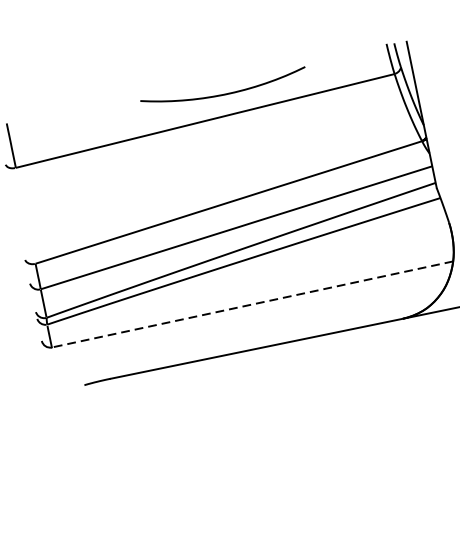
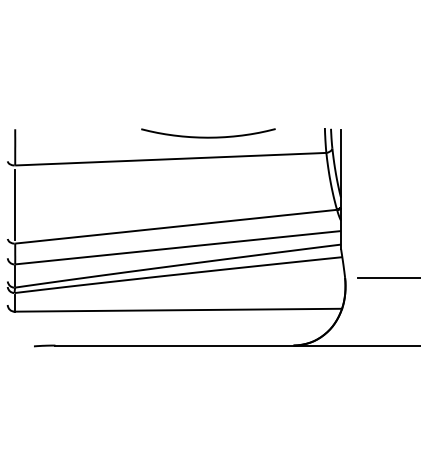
curve: (224, 93) -> (208, 136), moved
line: (26, 215) -> (15, 204), added
line: (252, 304) -> (178, 310), dashed -> solid

